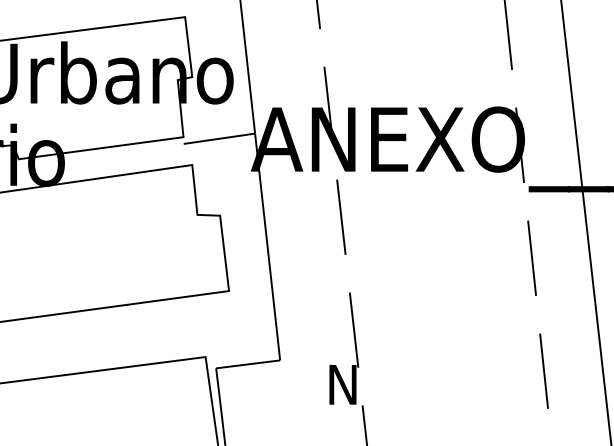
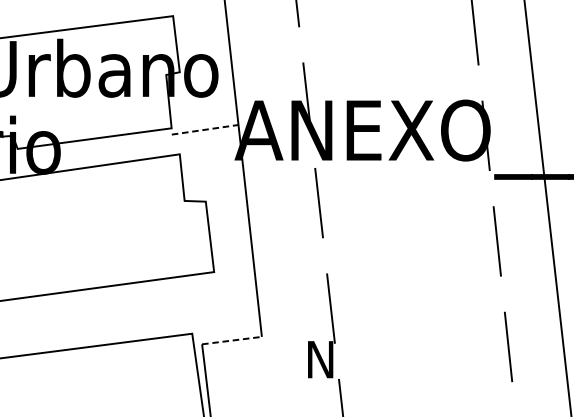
line: (219, 138) -> (205, 129), solid -> dashed
line: (247, 364) -> (231, 340), solid -> dashed

